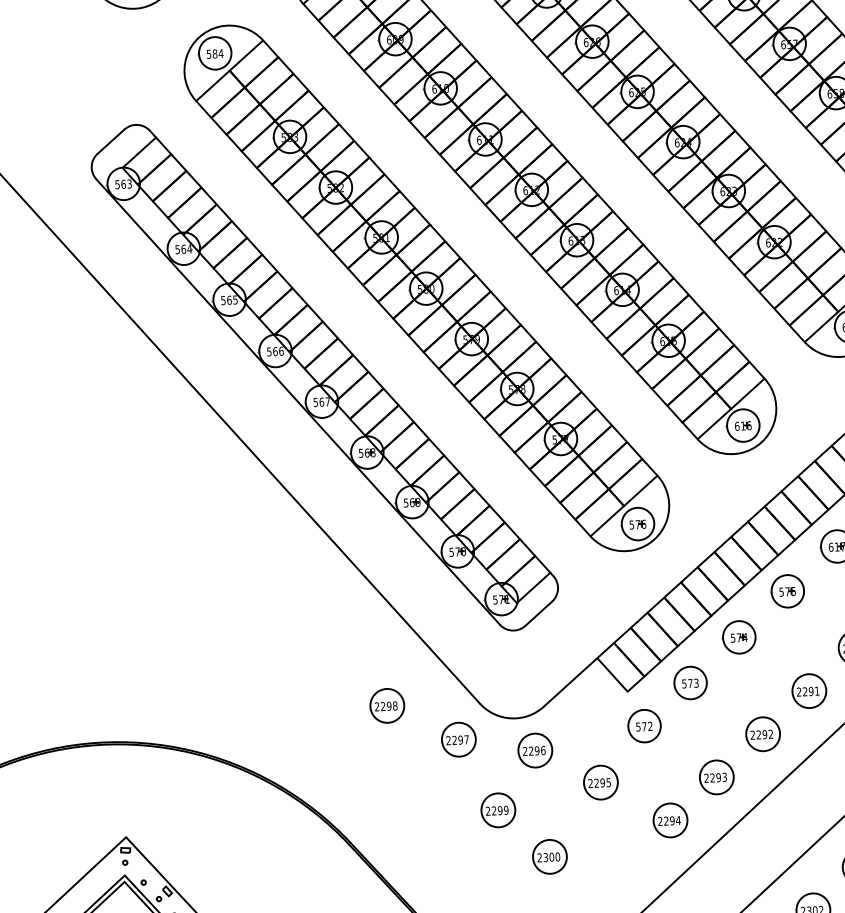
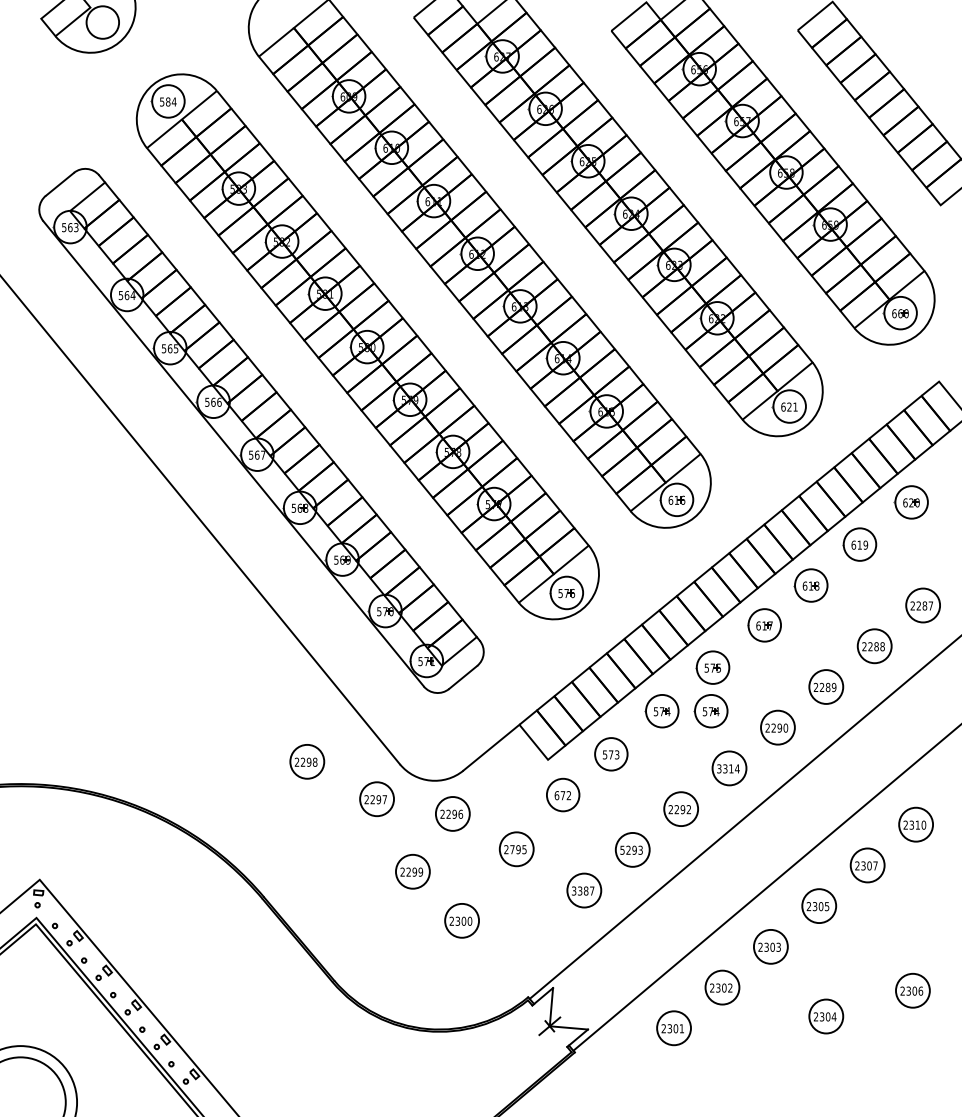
part: (787, 635) -> (710, 711), added
text: (808, 691) -> (728, 768), 2291 -> 3314
text: (637, 726) -> (556, 795), 572 -> 672
text: (706, 777) -> (622, 849), 2293 -> 5293
text: (596, 783) -> (512, 849), 2295 -> 2795
text: (668, 820) -> (582, 890), 2294 -> 3387

